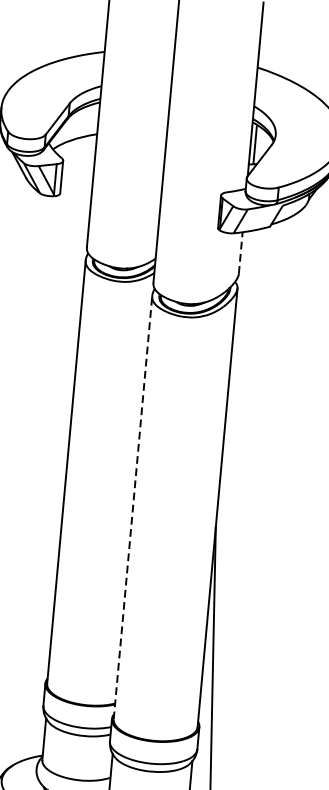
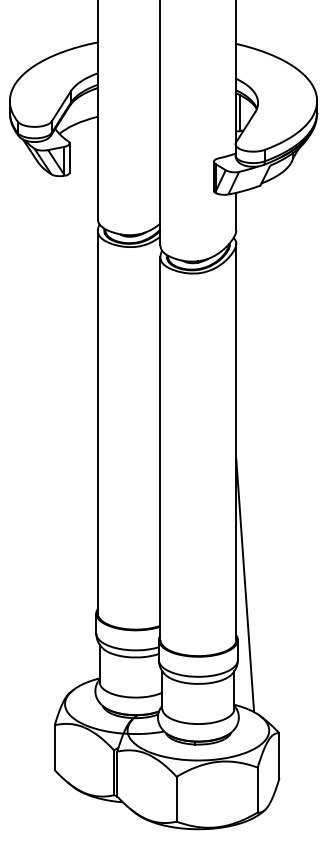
line: (240, 252) -> (236, 211), dashed -> solid
line: (133, 507) -> (160, 448), dashed -> solid

